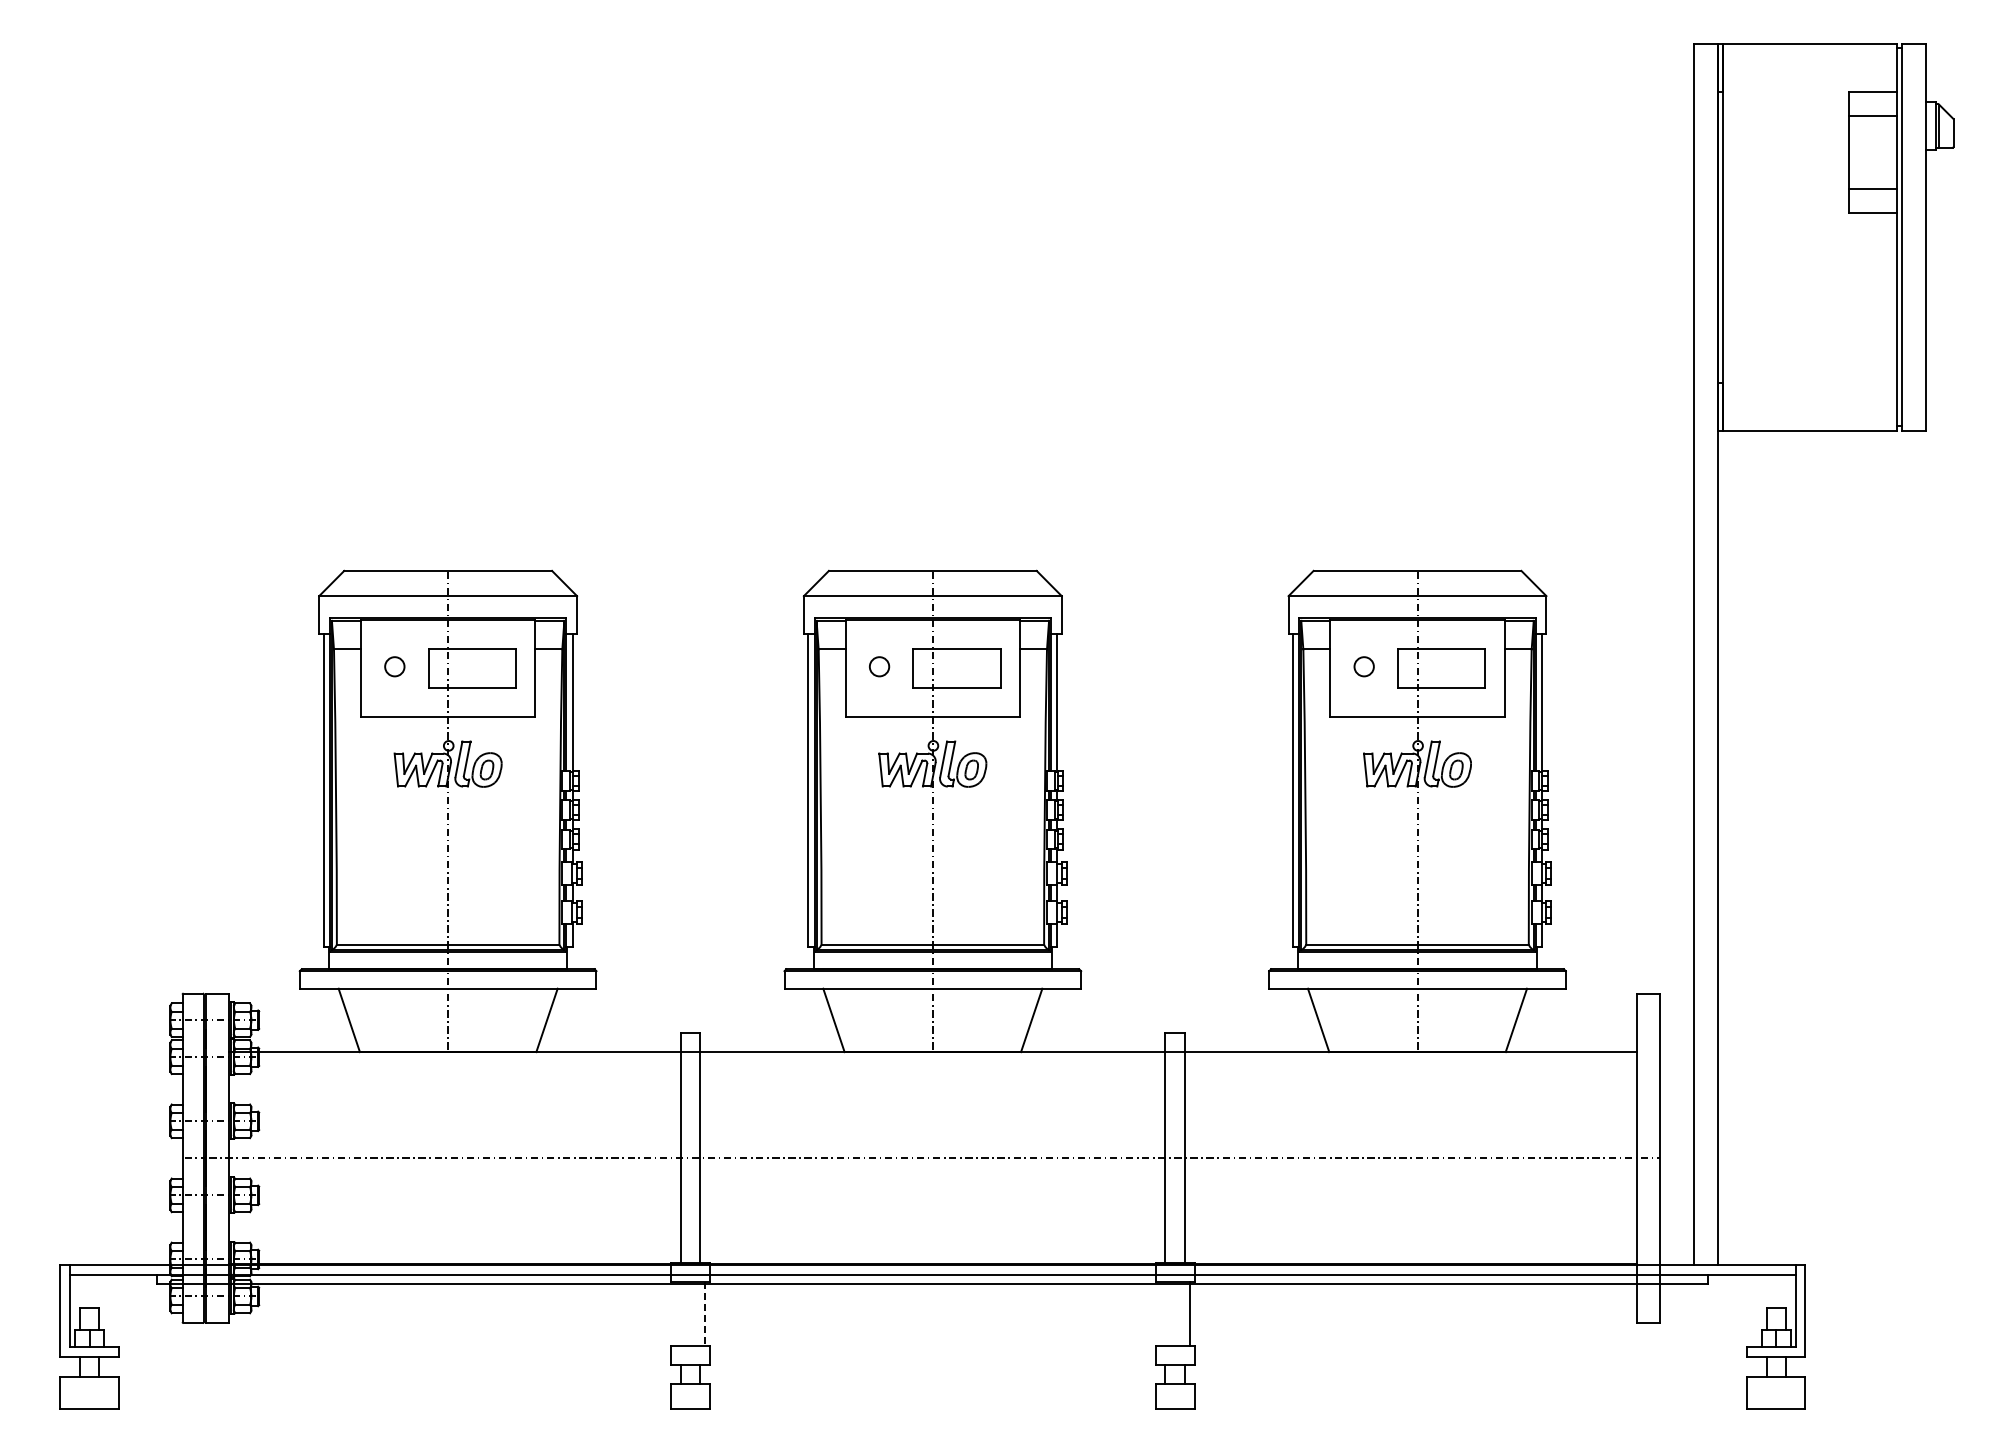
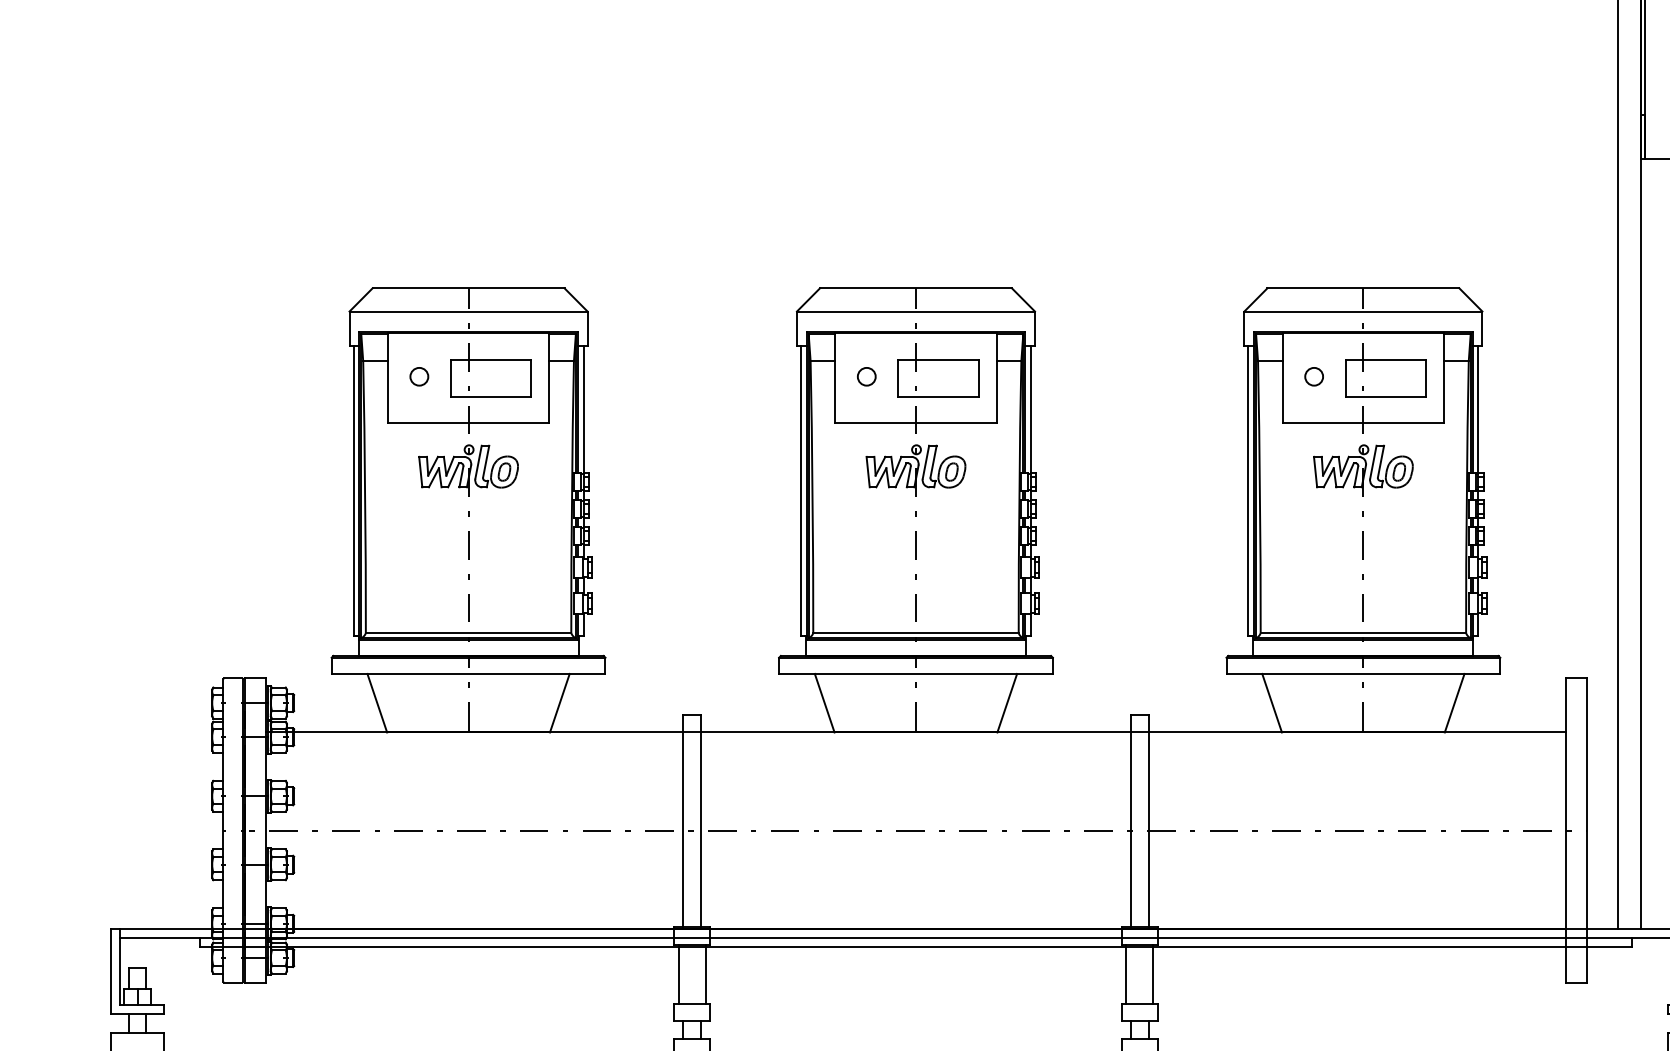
line: (675, 1313) -> (678, 973), added
line: (1160, 1313) -> (1126, 973), added
line: (705, 1314) -> (706, 974), dashed -> solid

